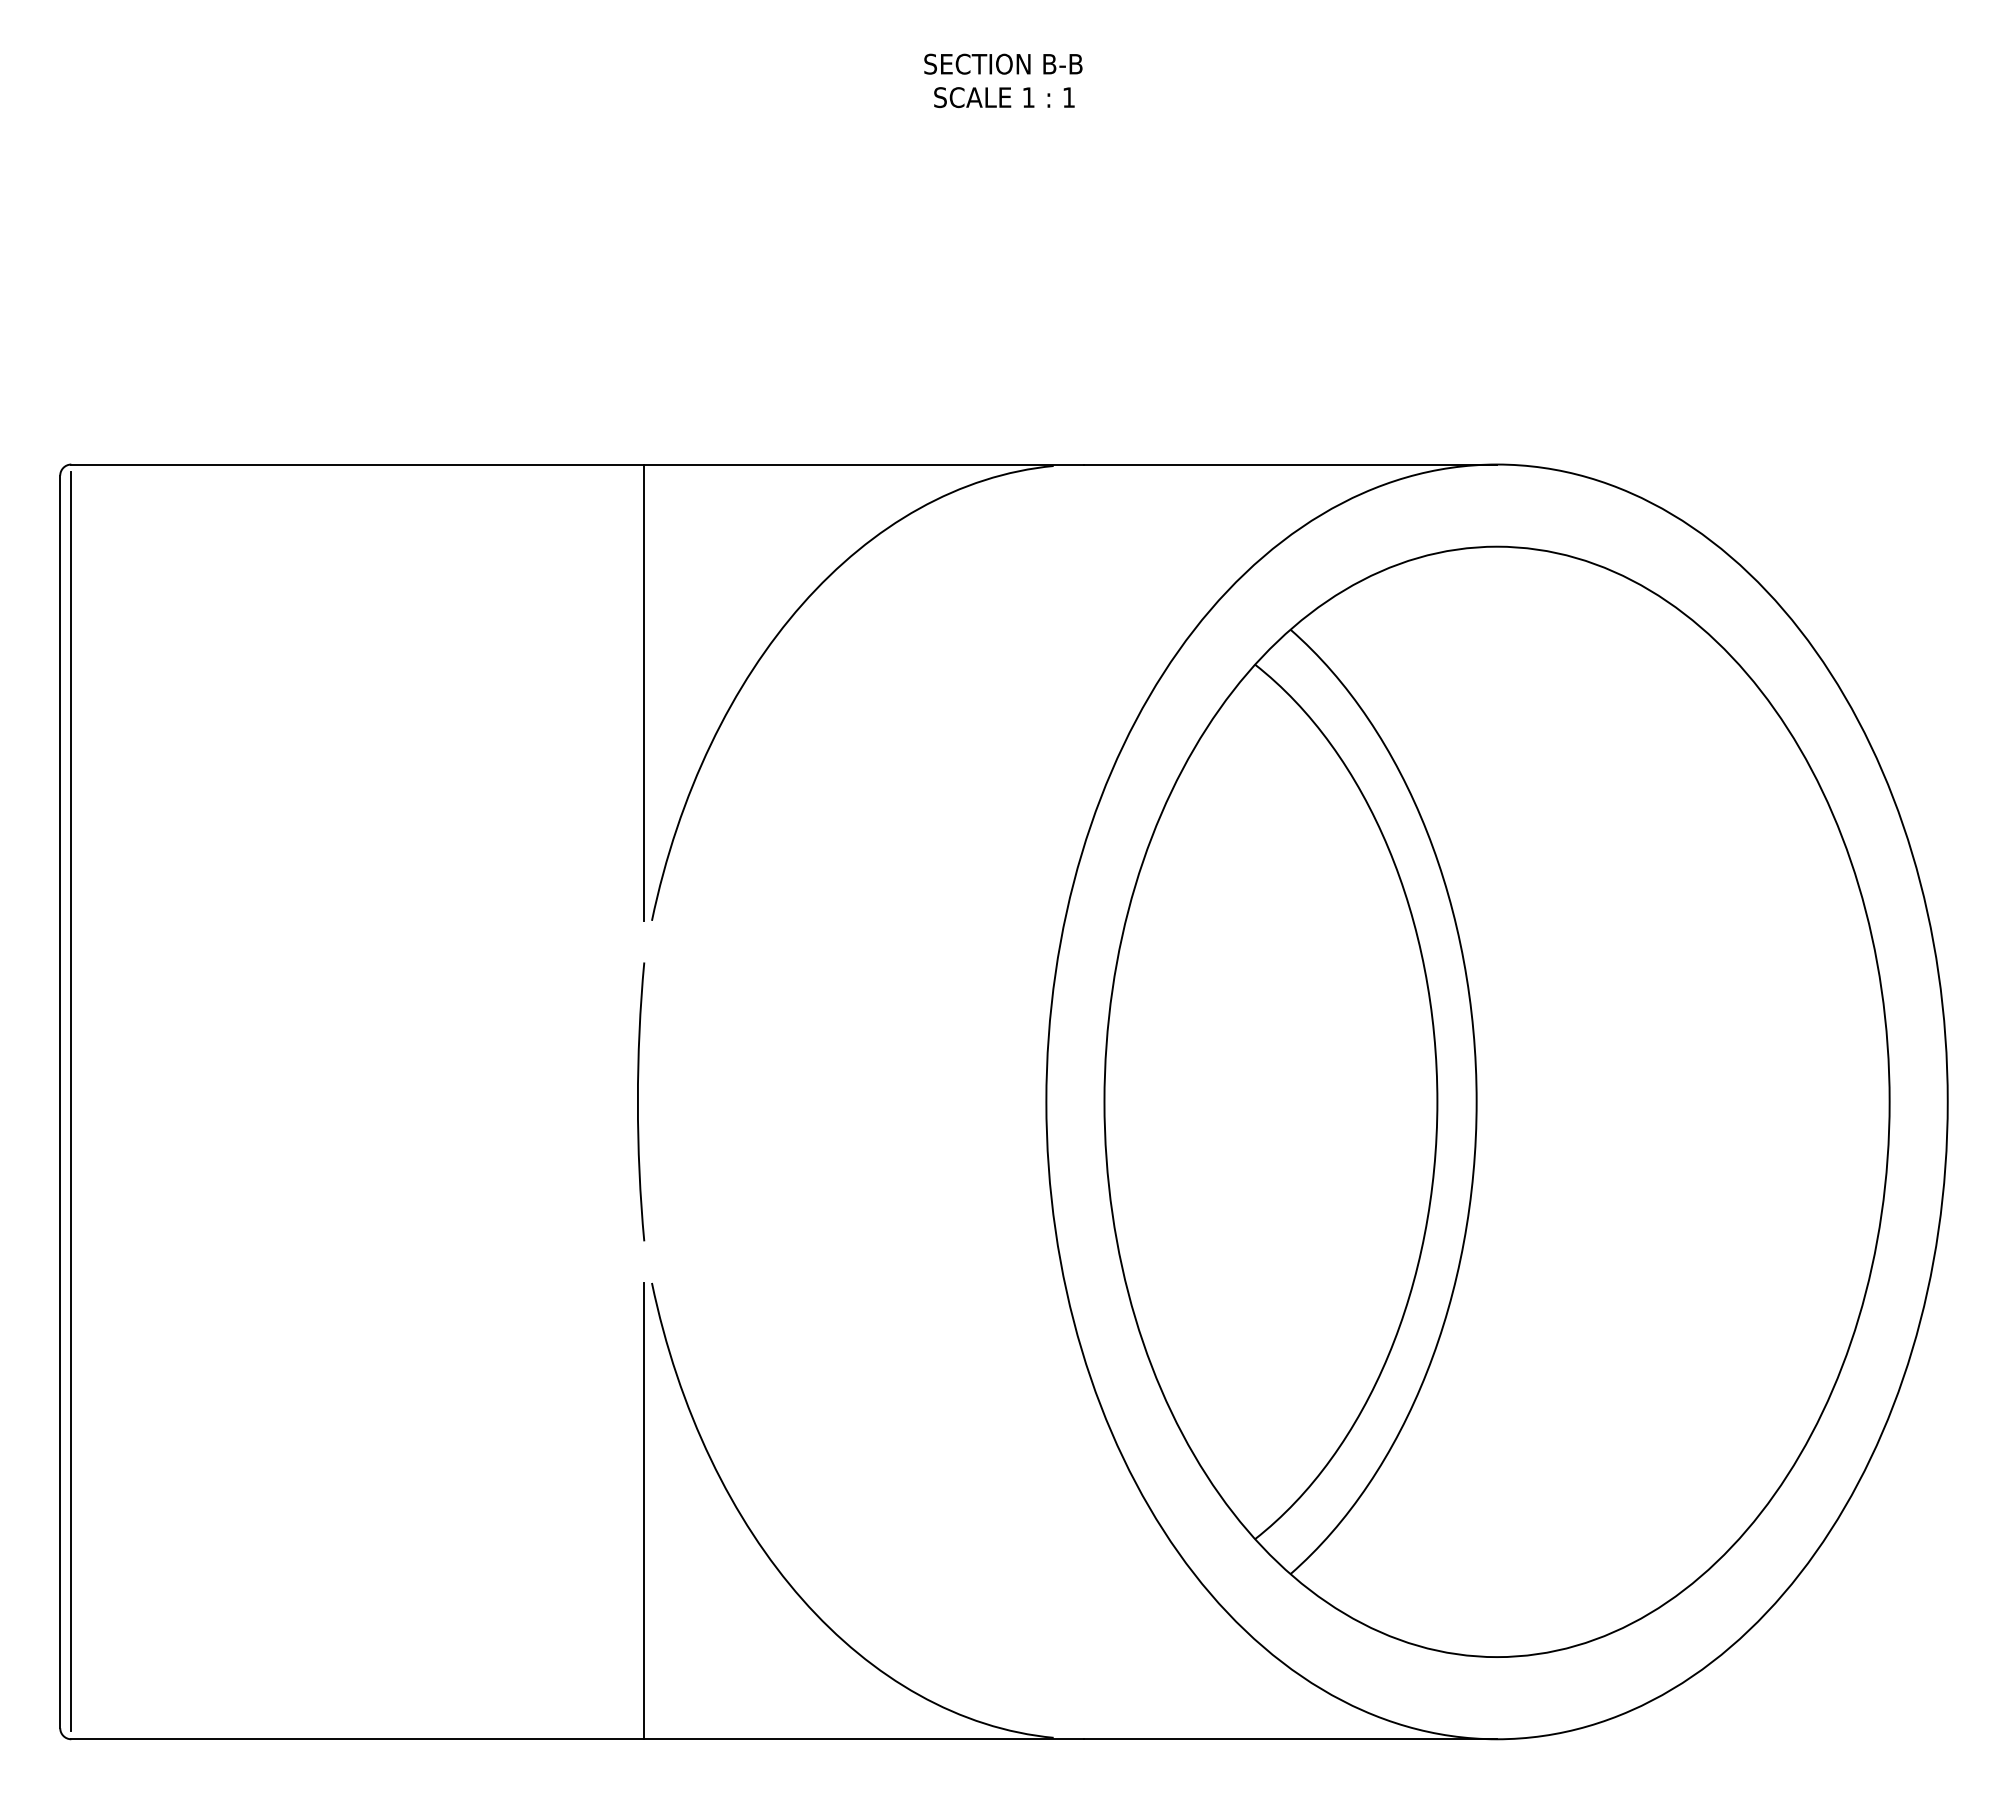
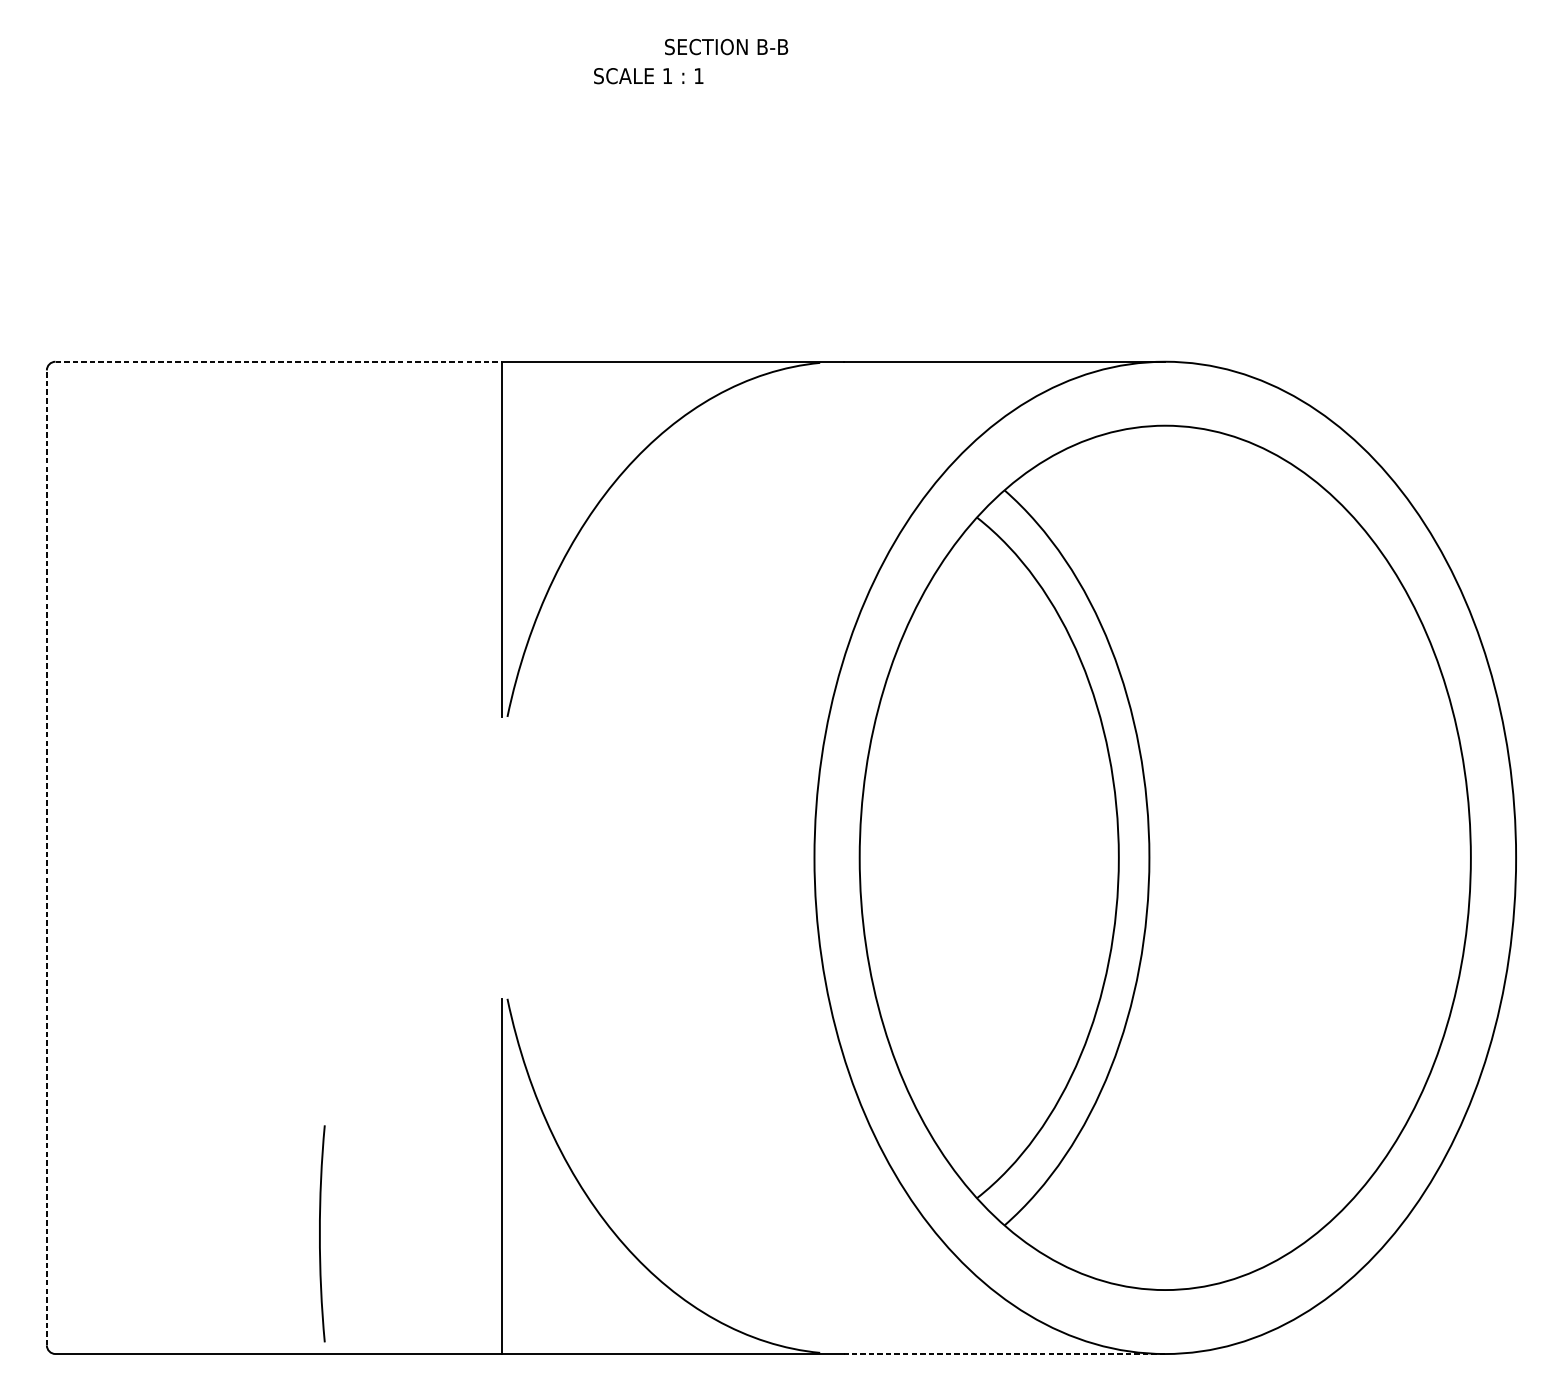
text: (1003, 63) -> (726, 46), moved
text: (1004, 97) -> (648, 76), moved
line: (358, 464) -> (279, 361), solid -> dashed
line: (60, 1101) -> (47, 857), solid -> dashed
line: (71, 1101) -> (55, 857), removed
curve: (638, 1101) -> (320, 1233), moved
line: (1290, 1739) -> (1004, 1354), solid -> dashed

